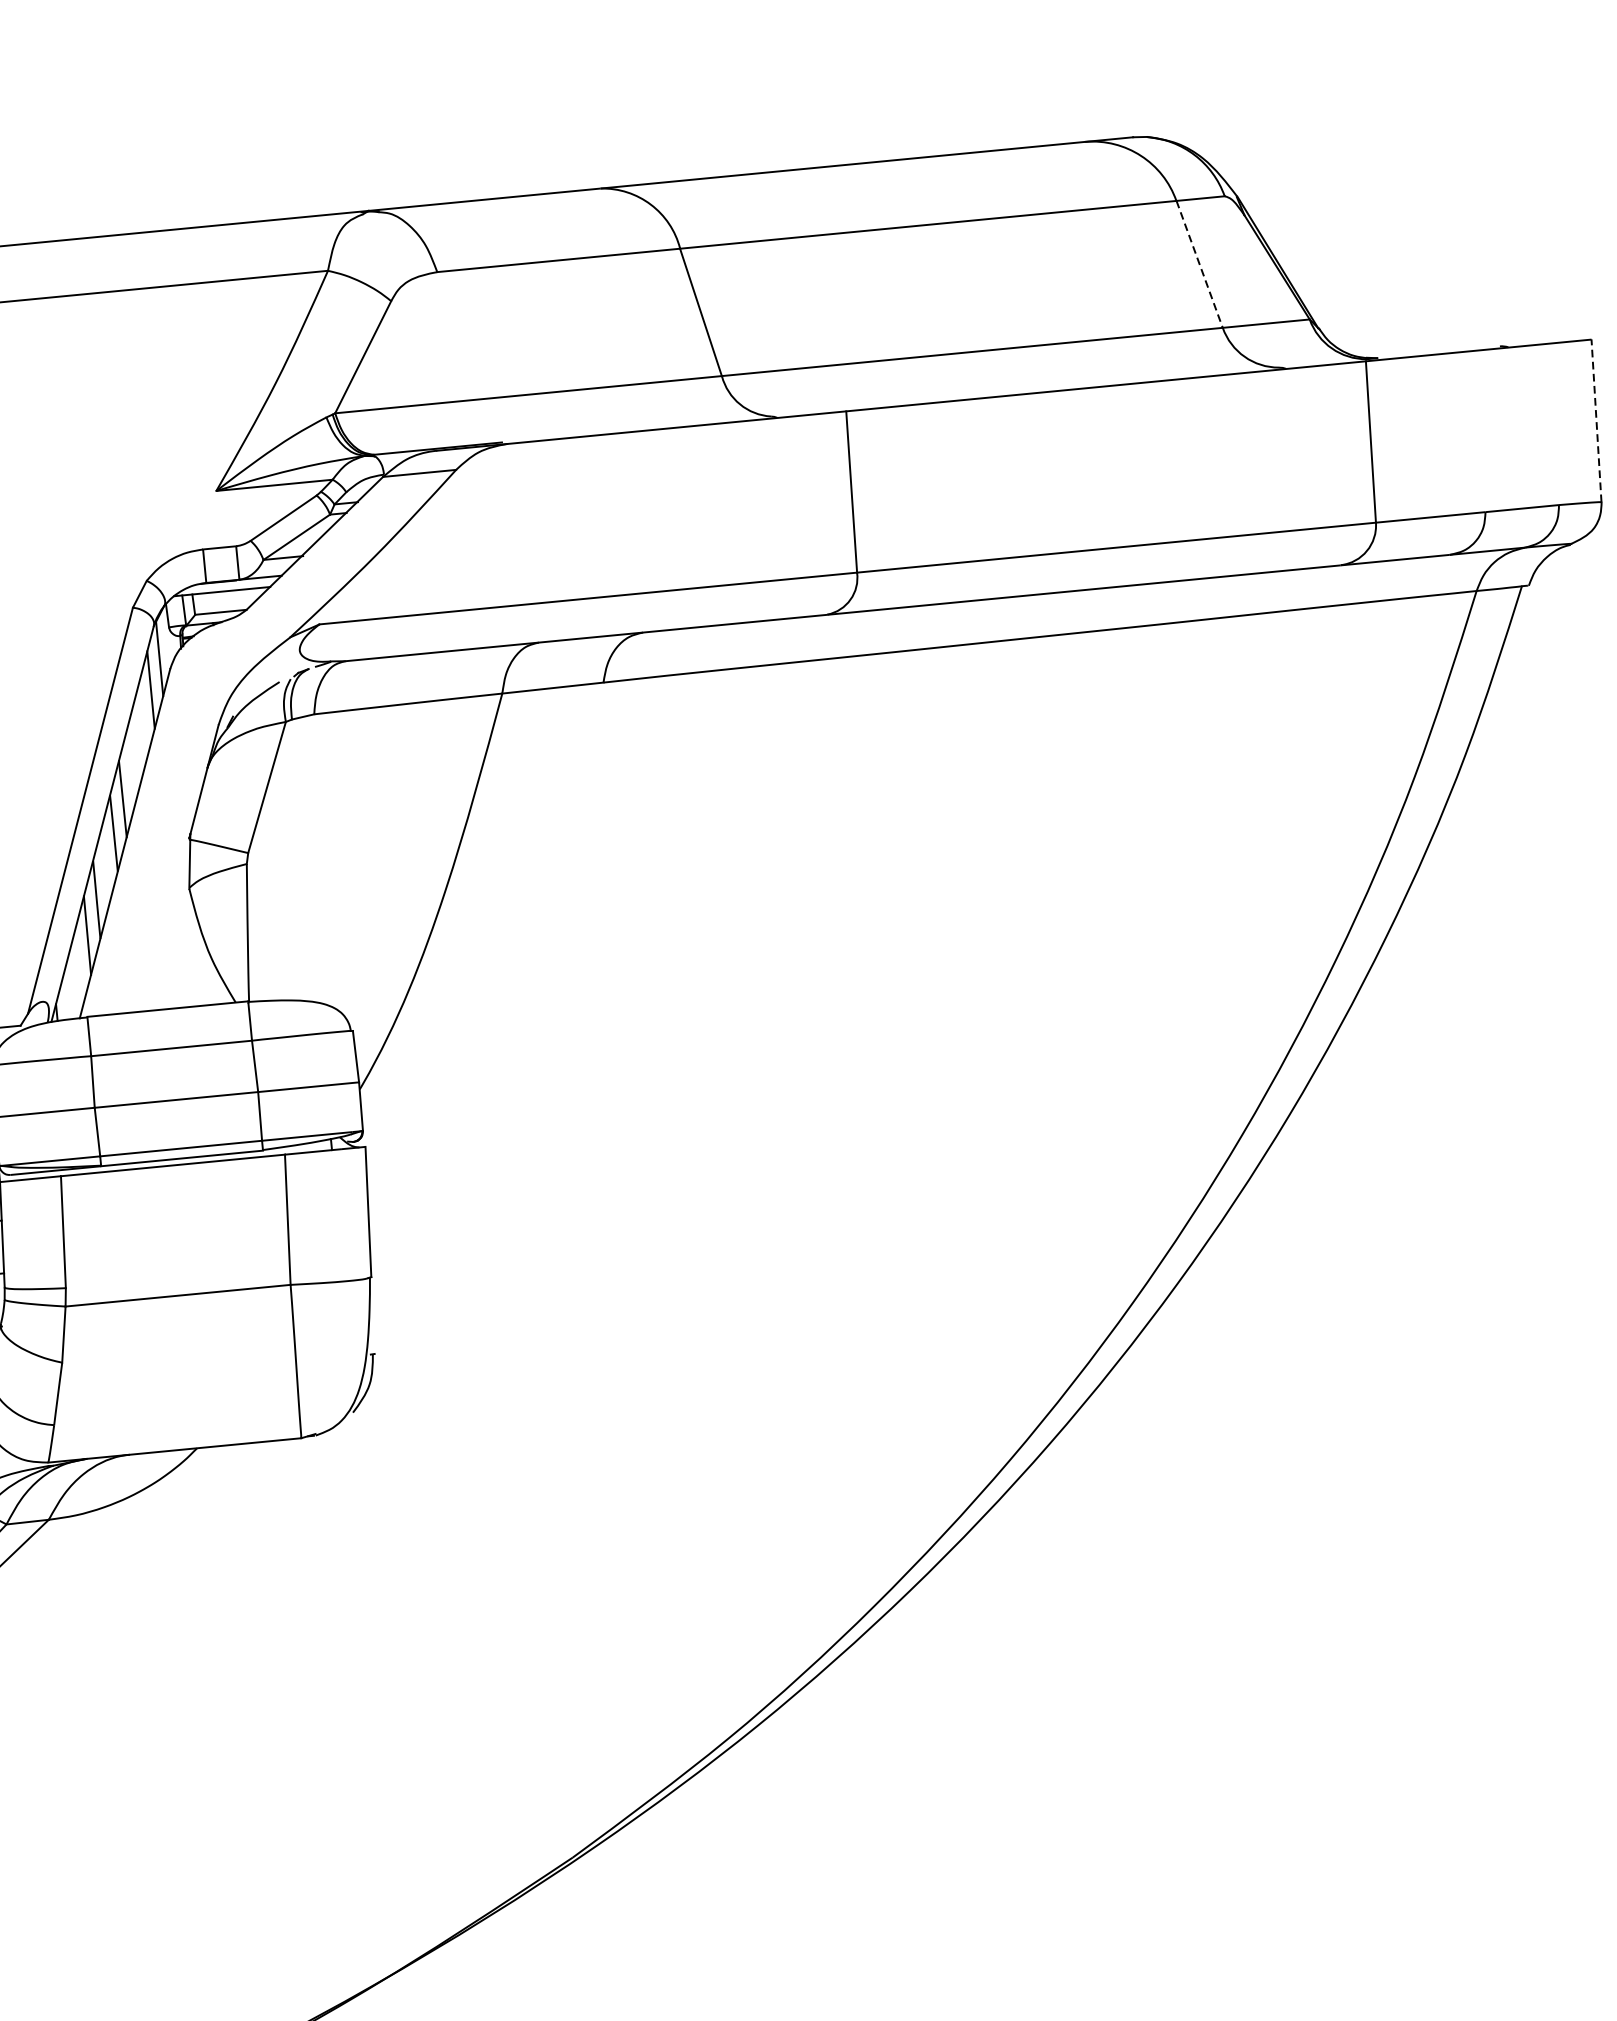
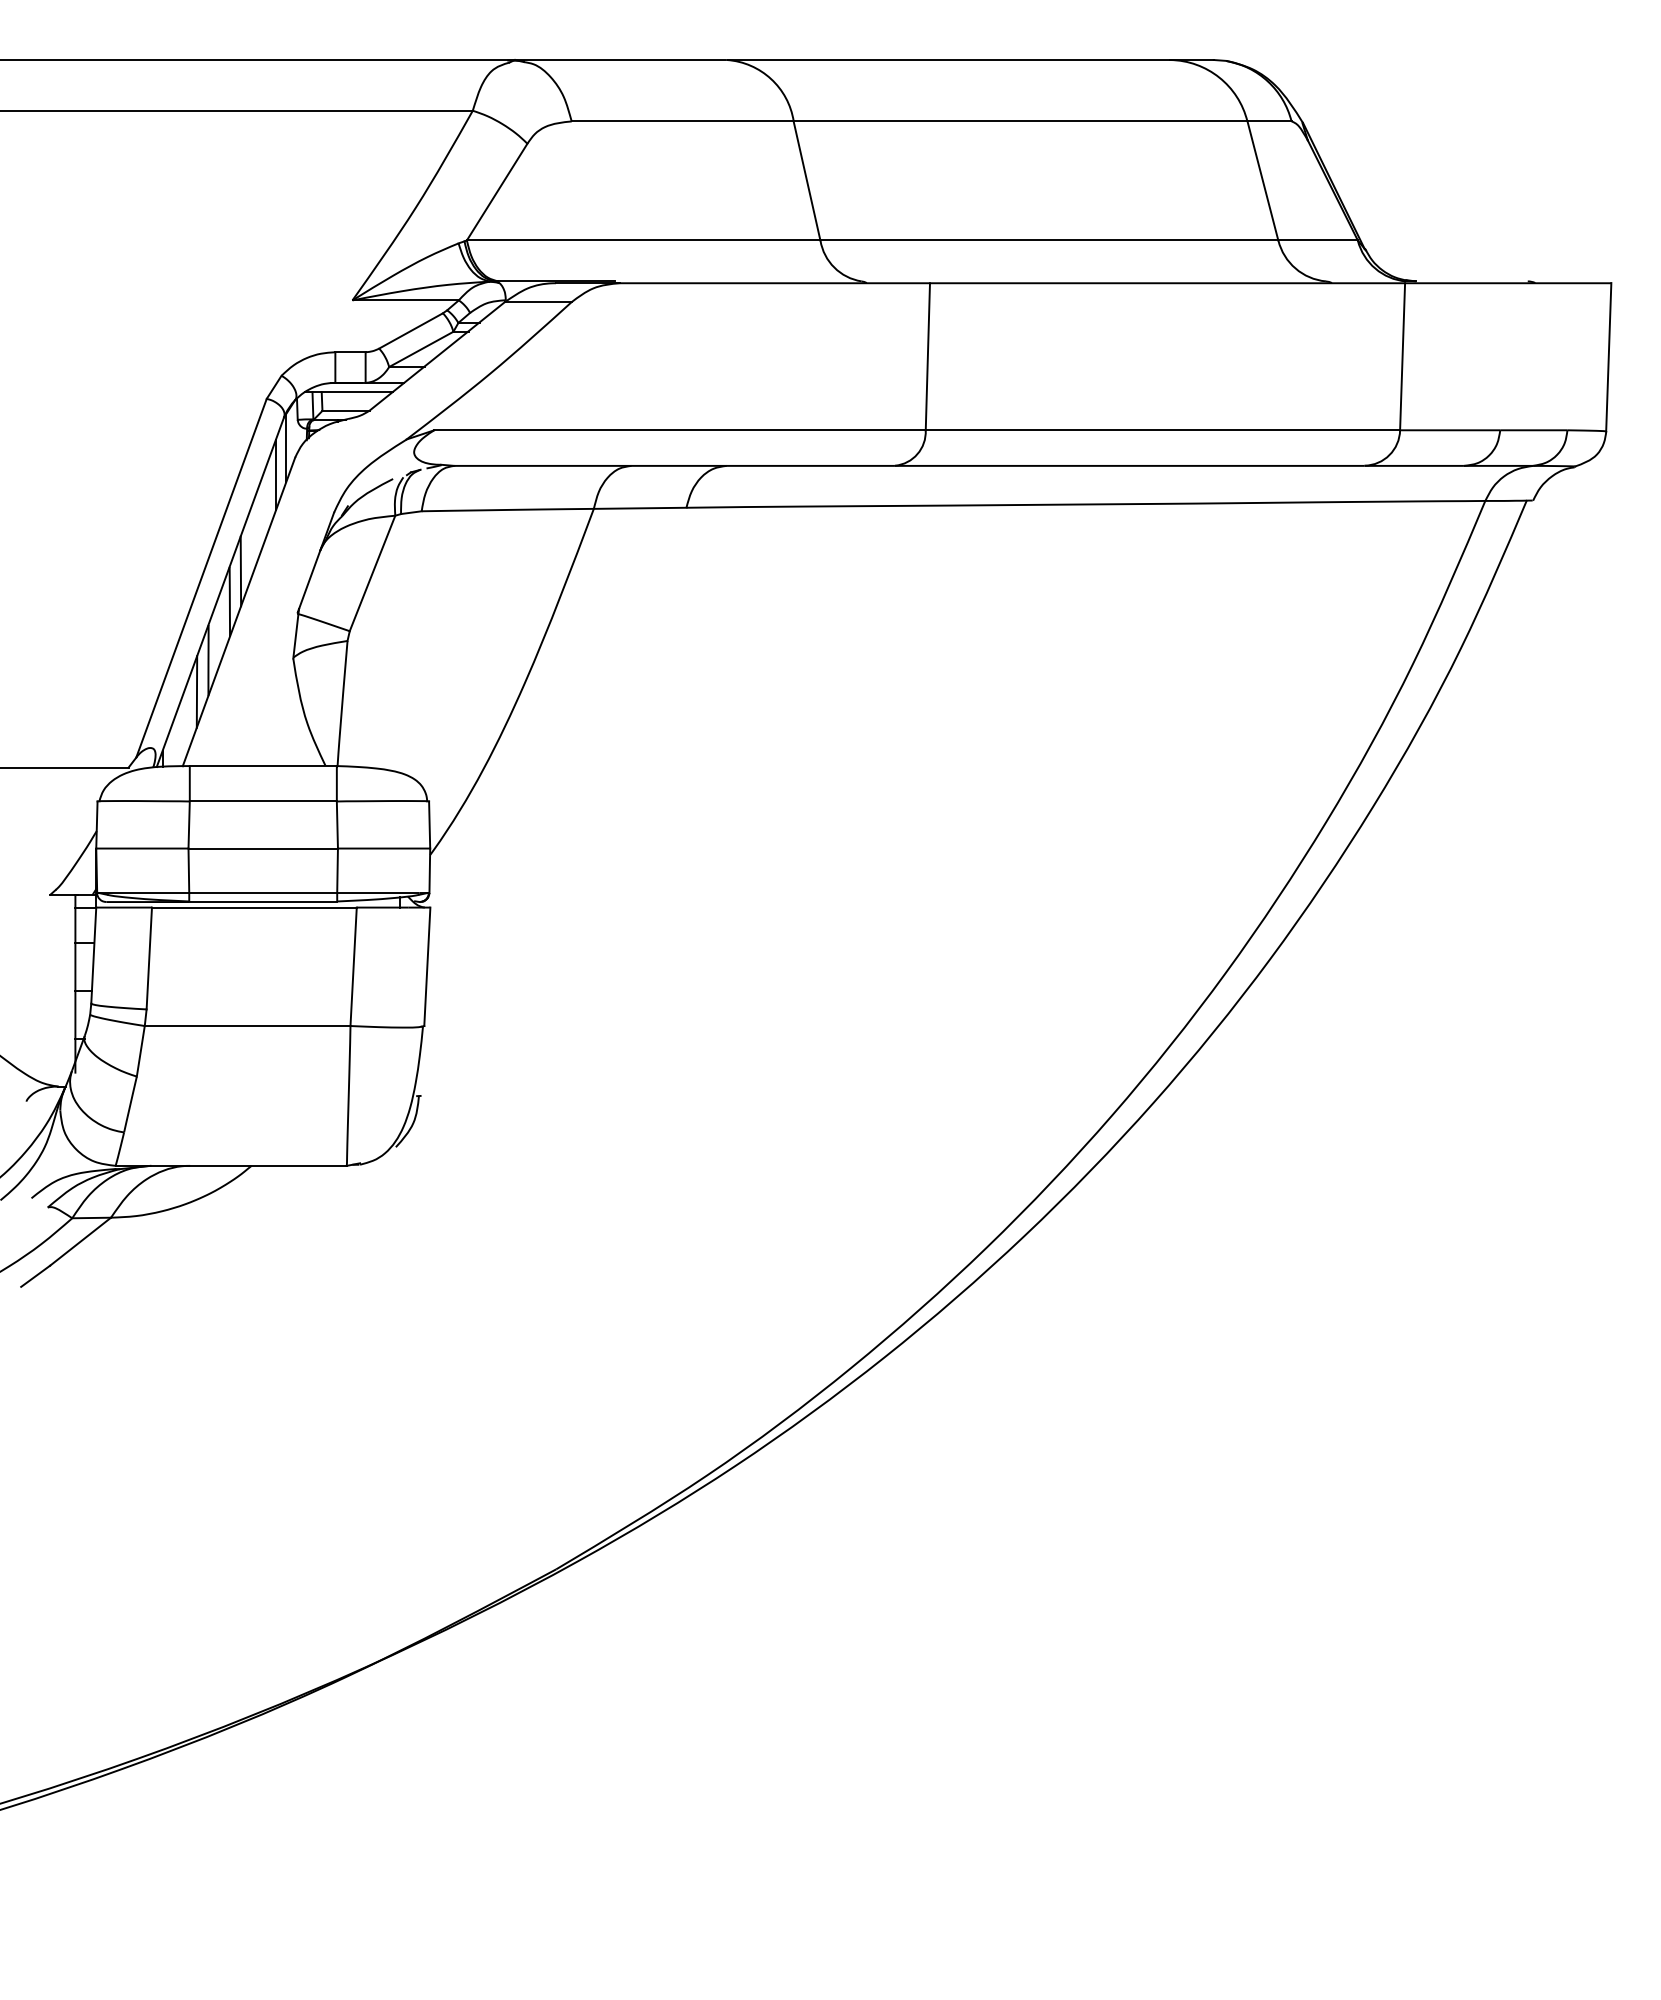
line: (1200, 264) -> (1263, 181), dashed -> solid
line: (1596, 420) -> (1608, 356), dashed -> solid

